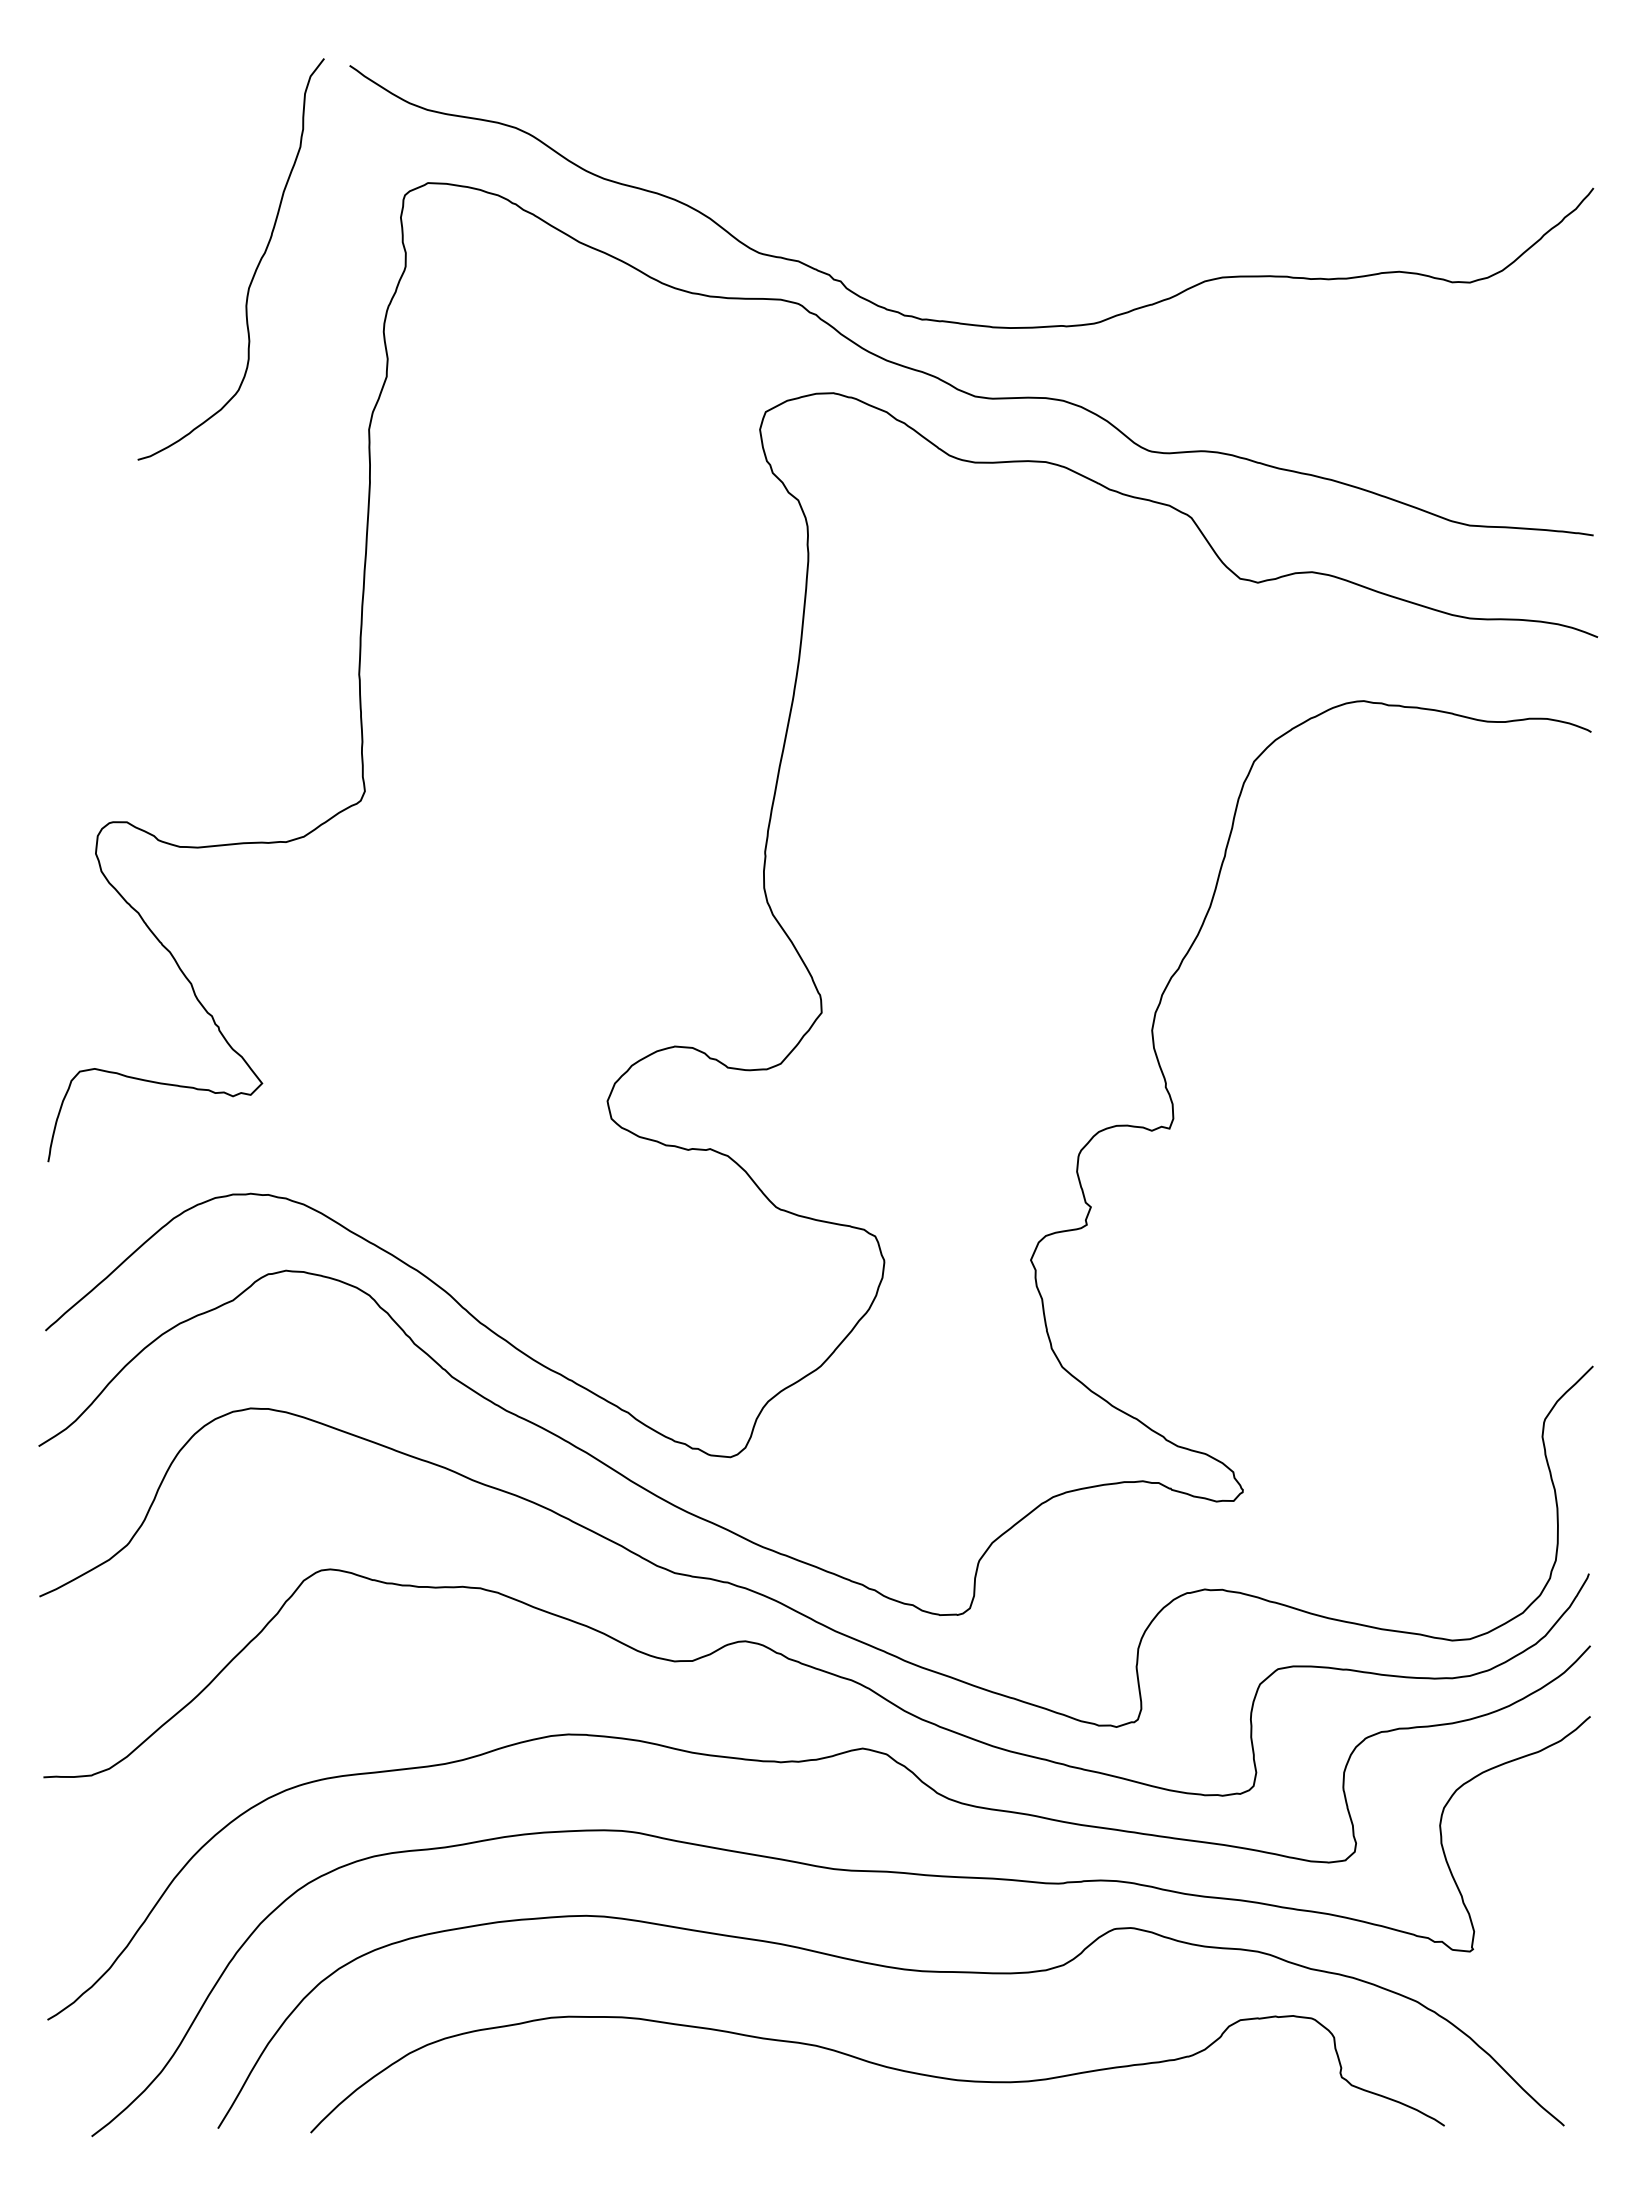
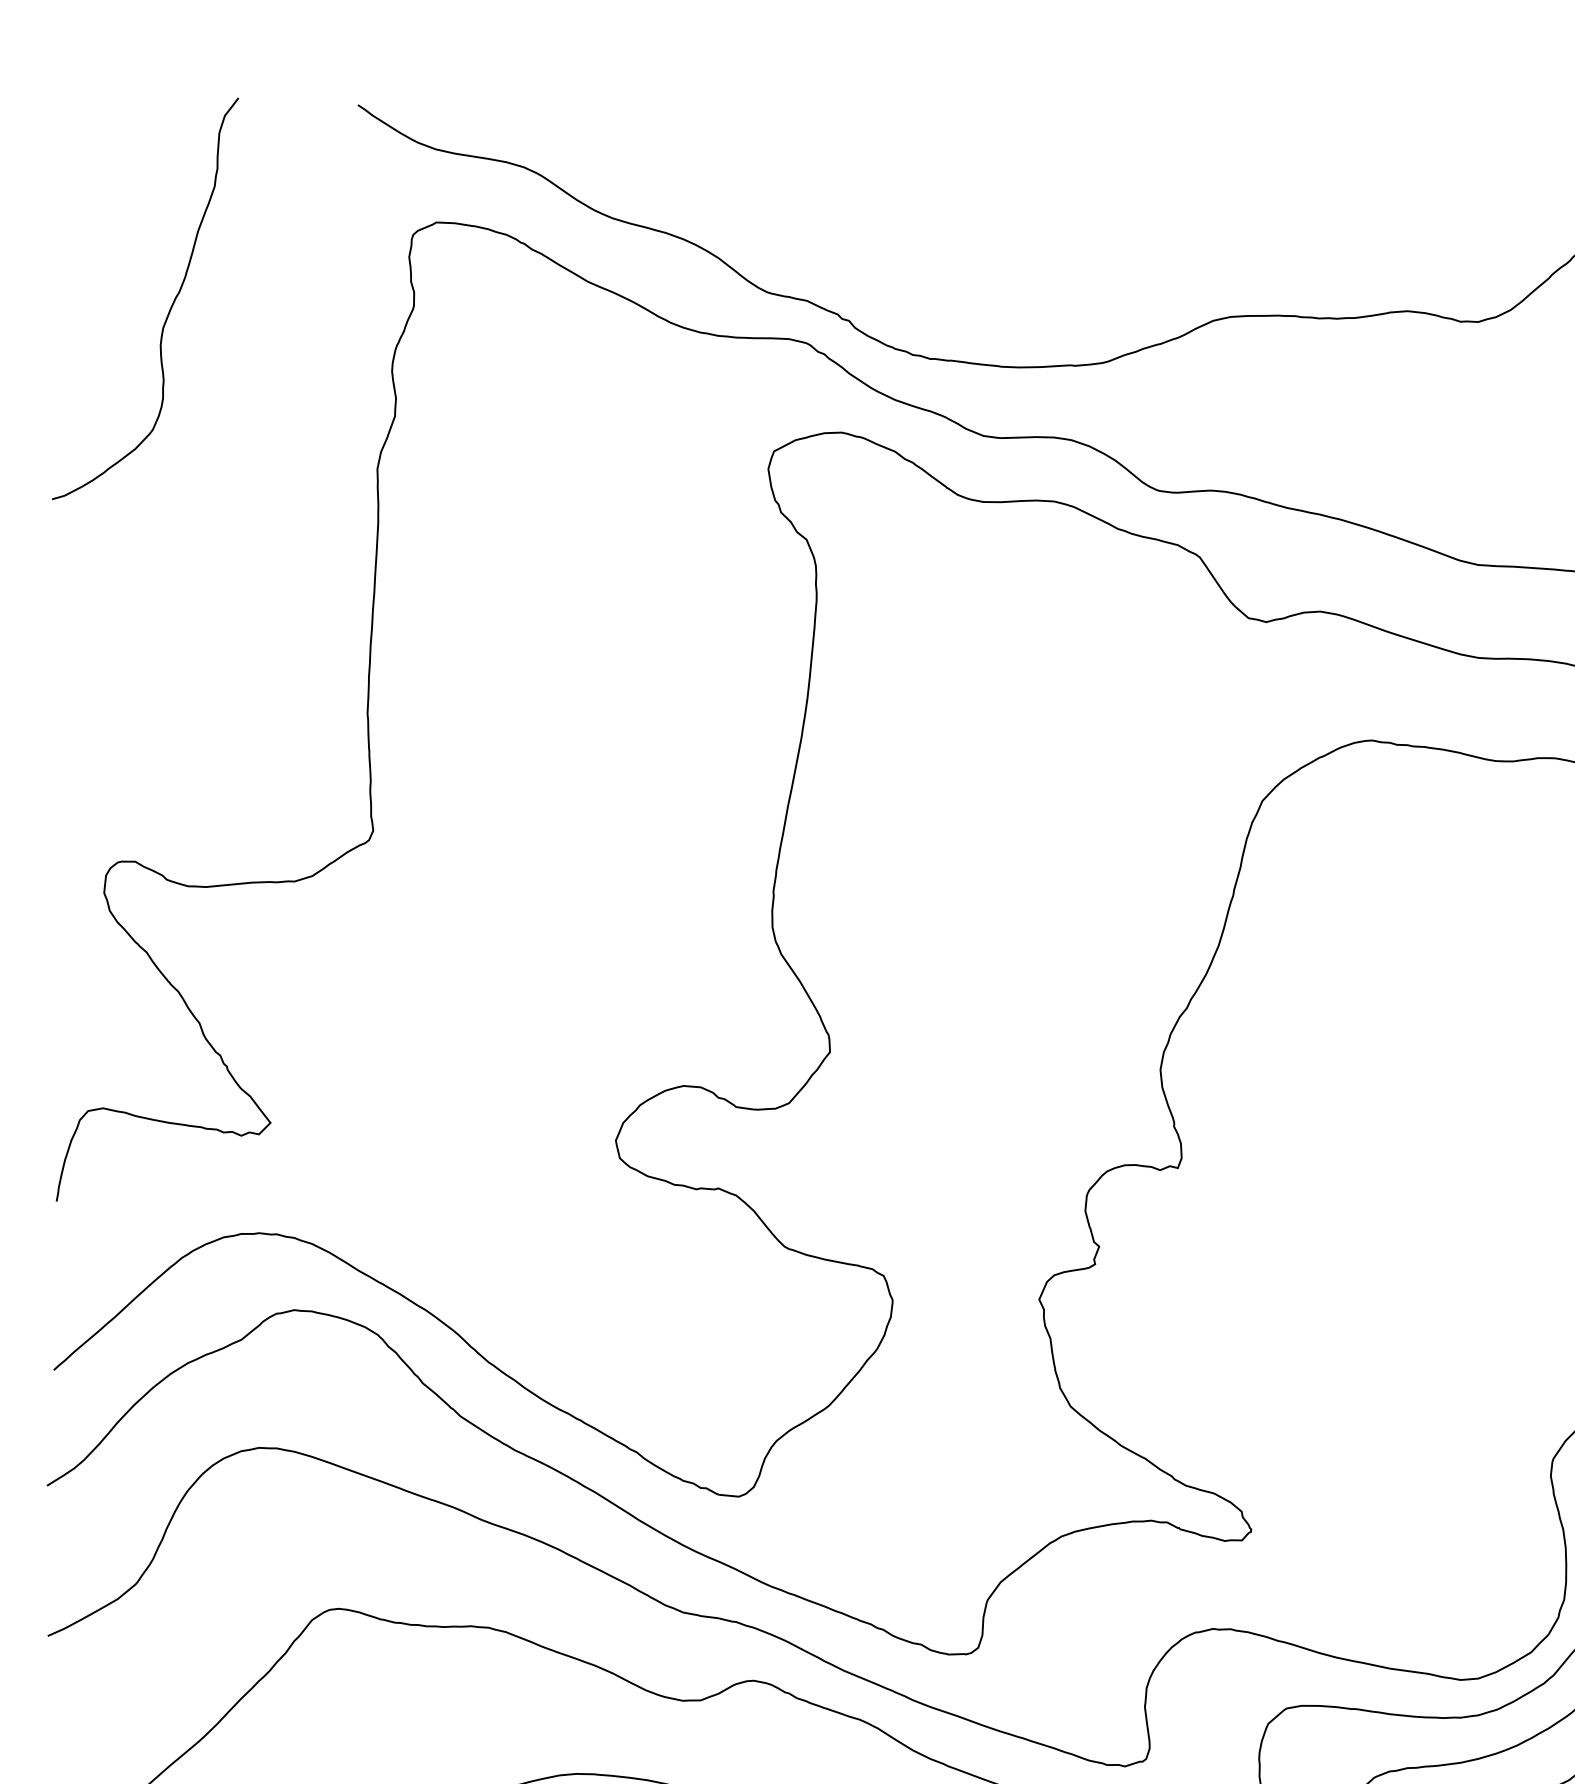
curve: (255, 268) -> (169, 307), moved

